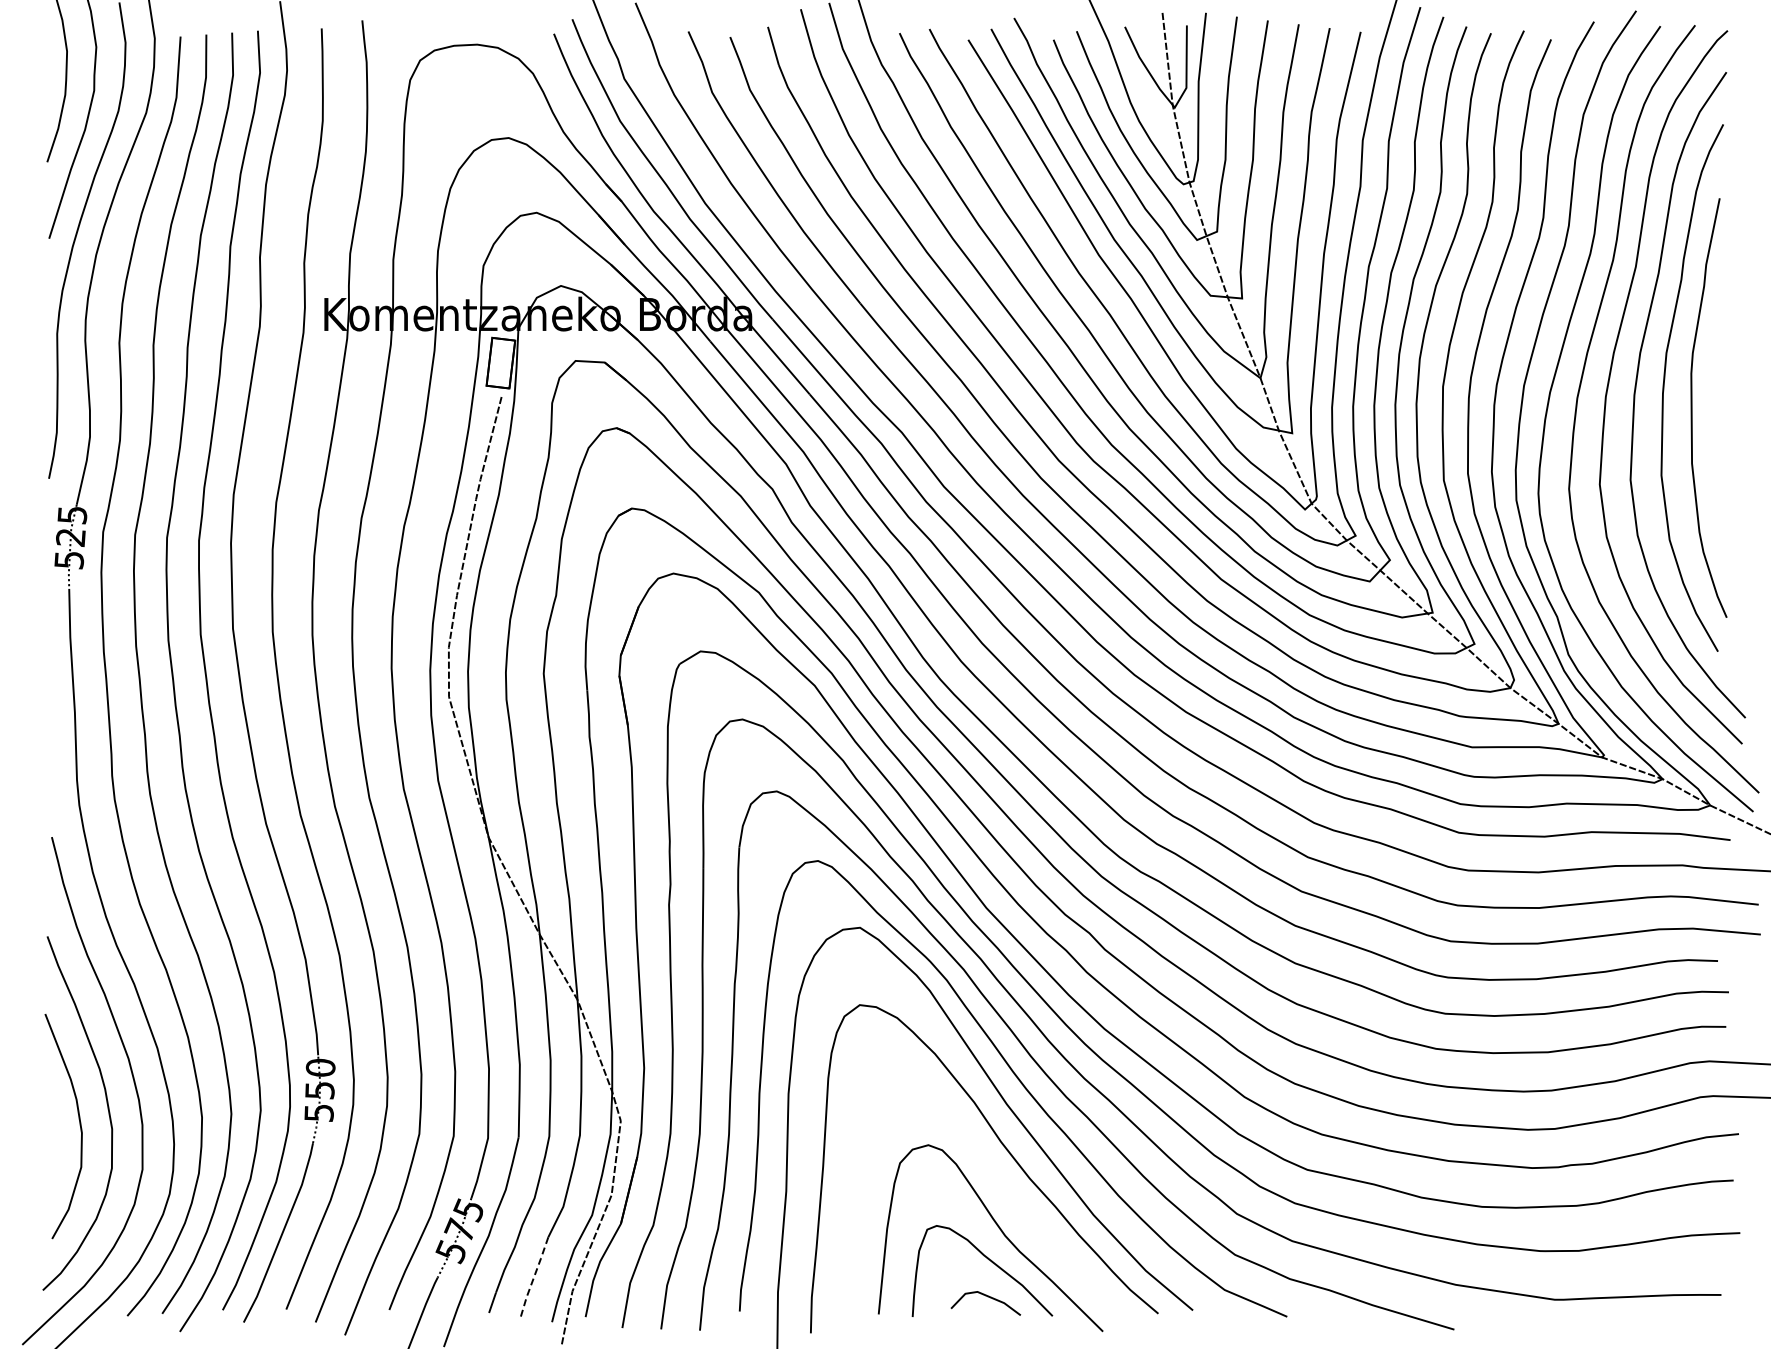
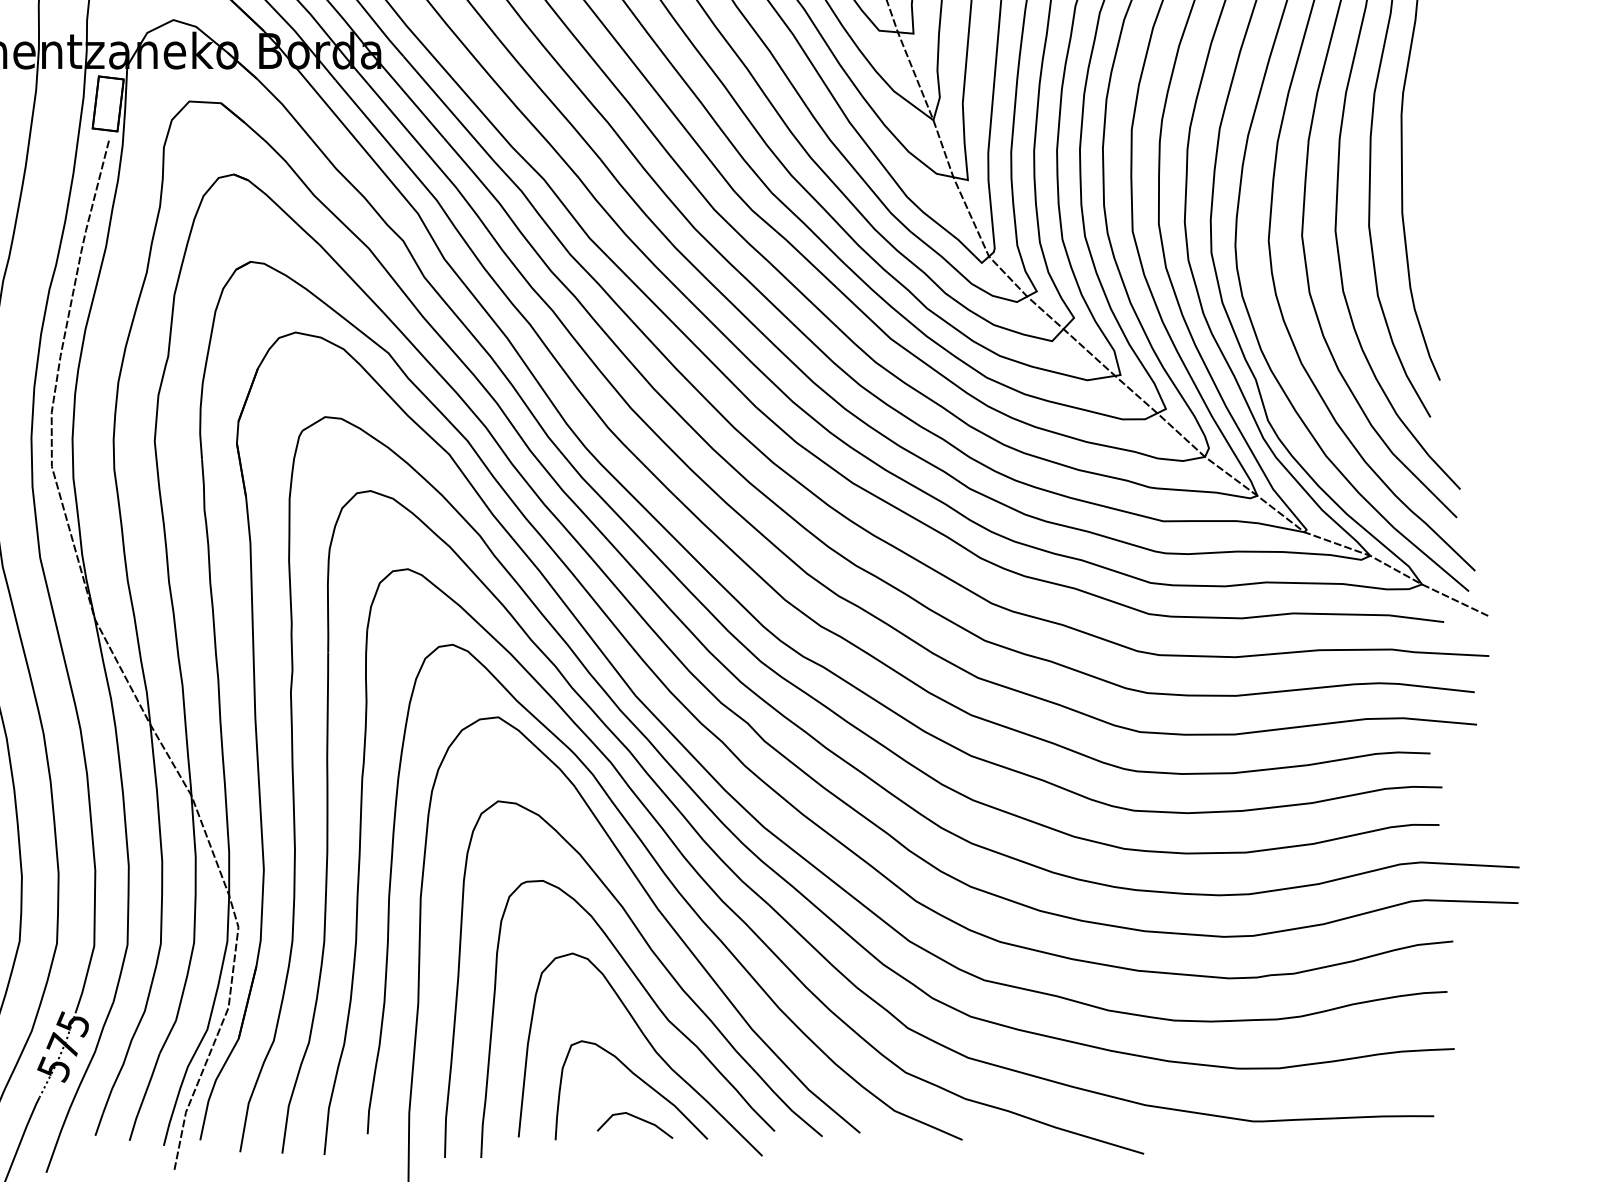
curve: (1000, 1187) -> (650, 999), added
line: (533, 1277) -> (143, 1097), dashed -> solid

